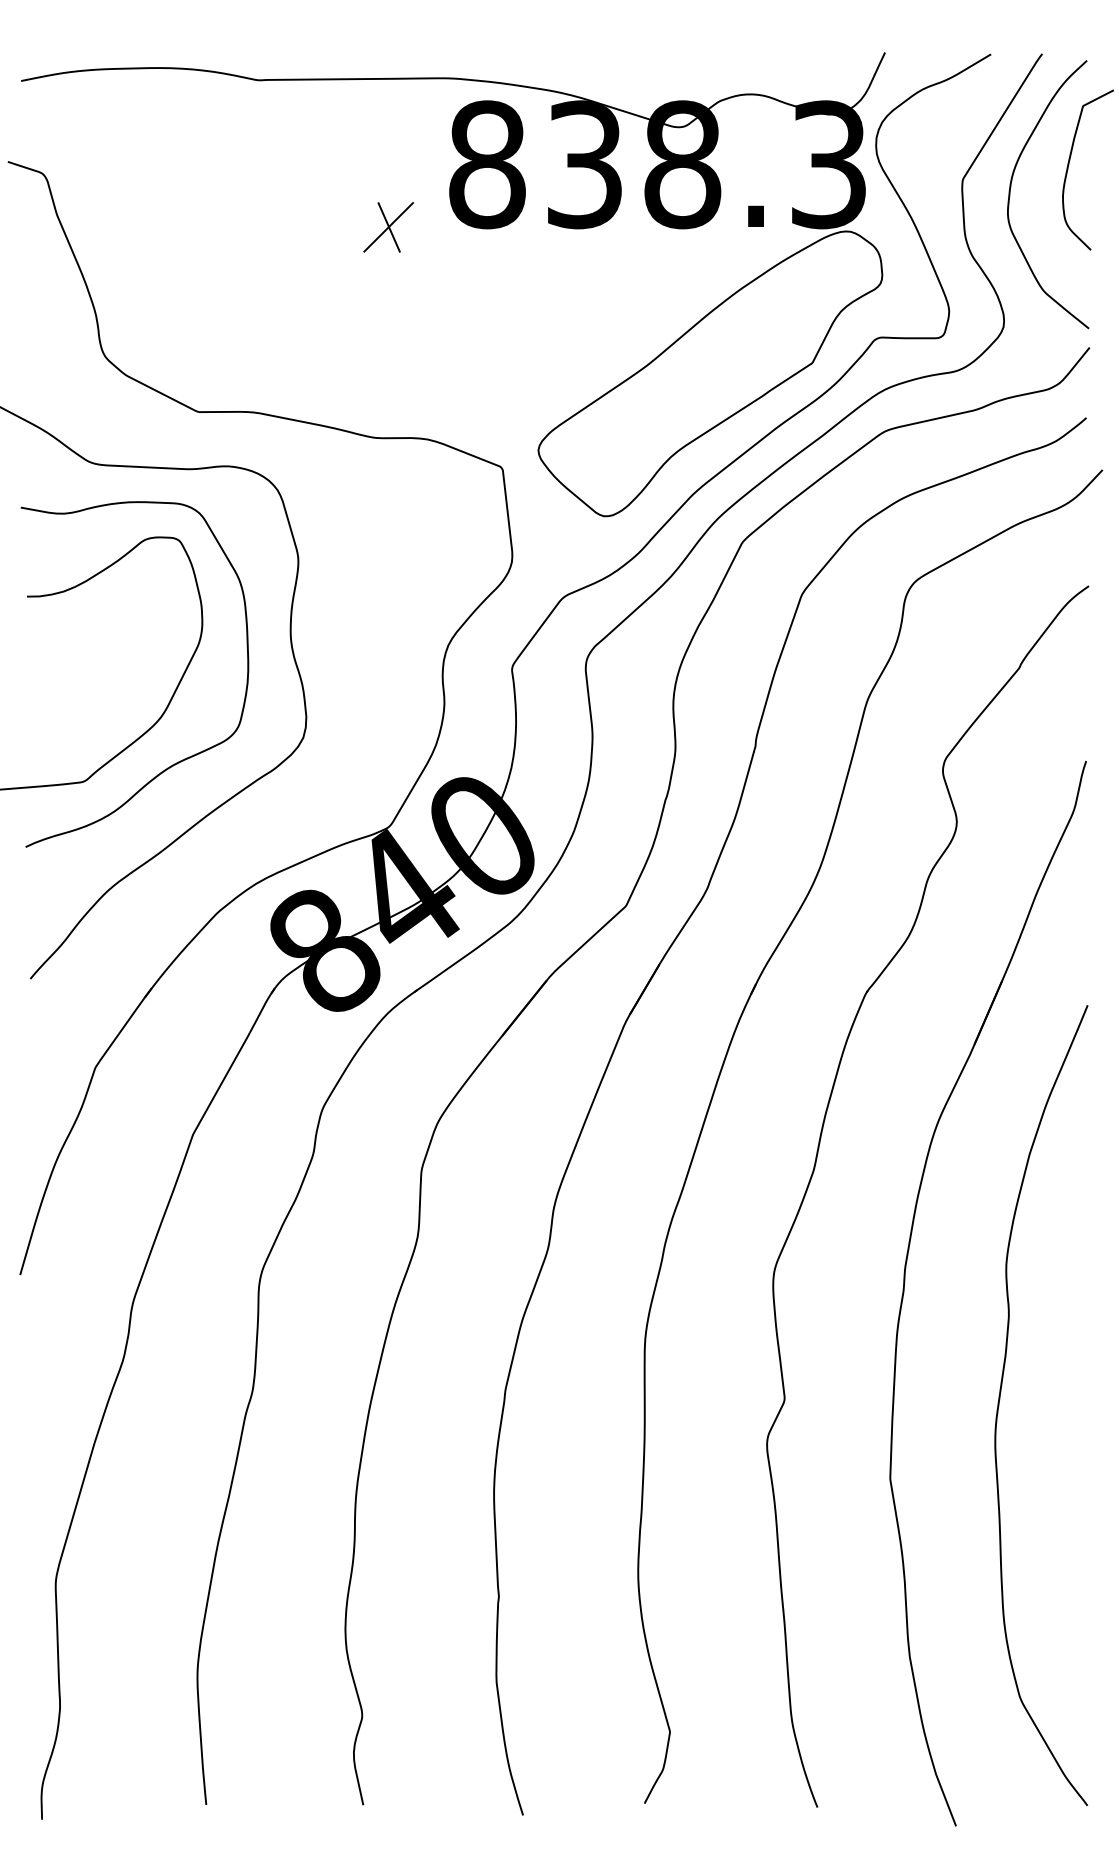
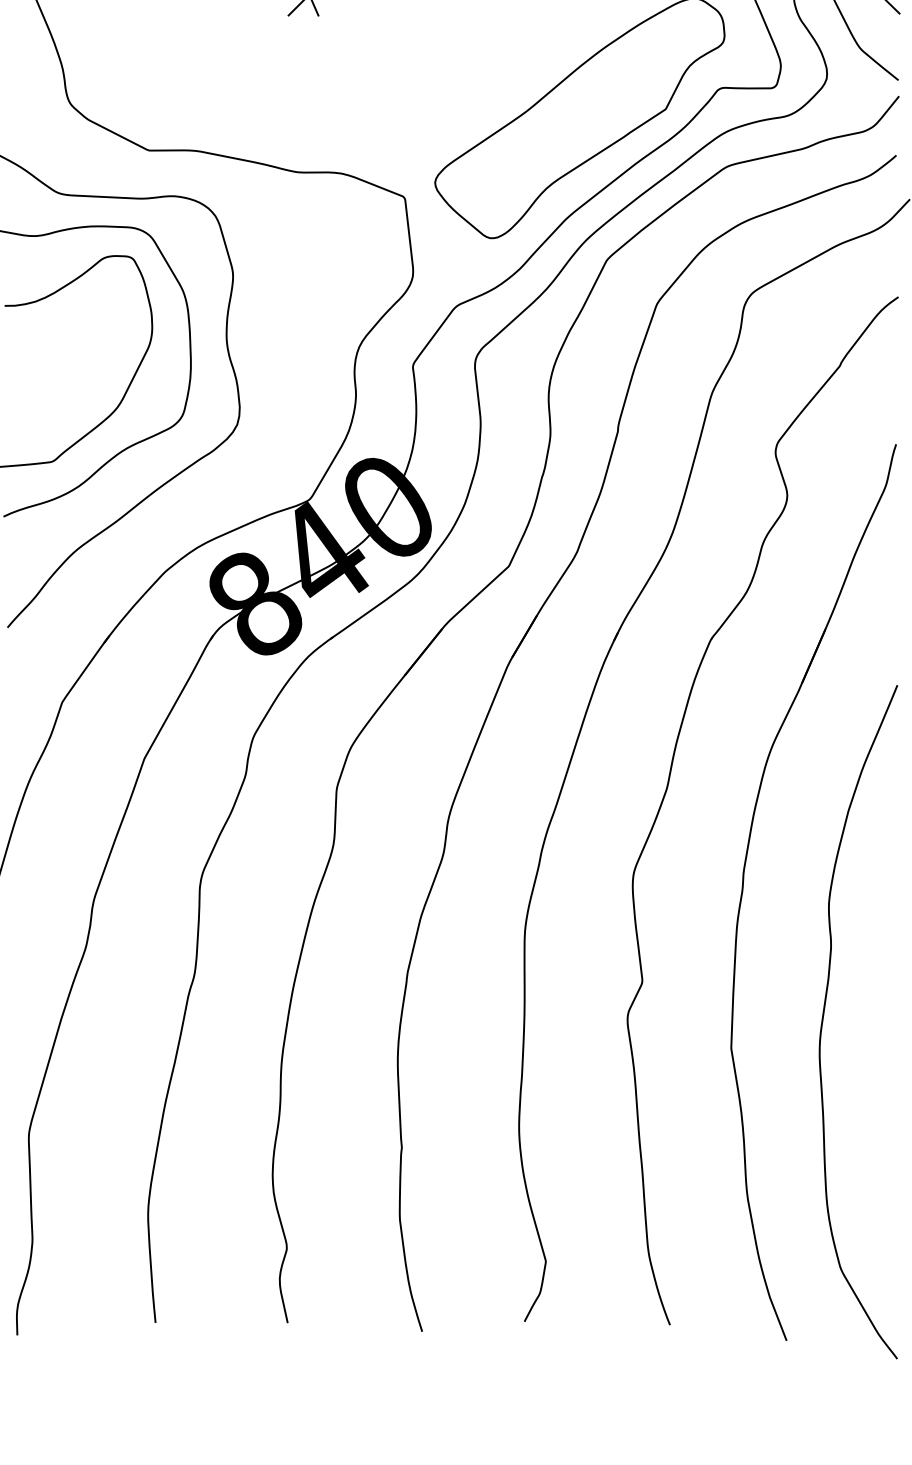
curve: (1000, 1399) -> (824, 1017), moved

